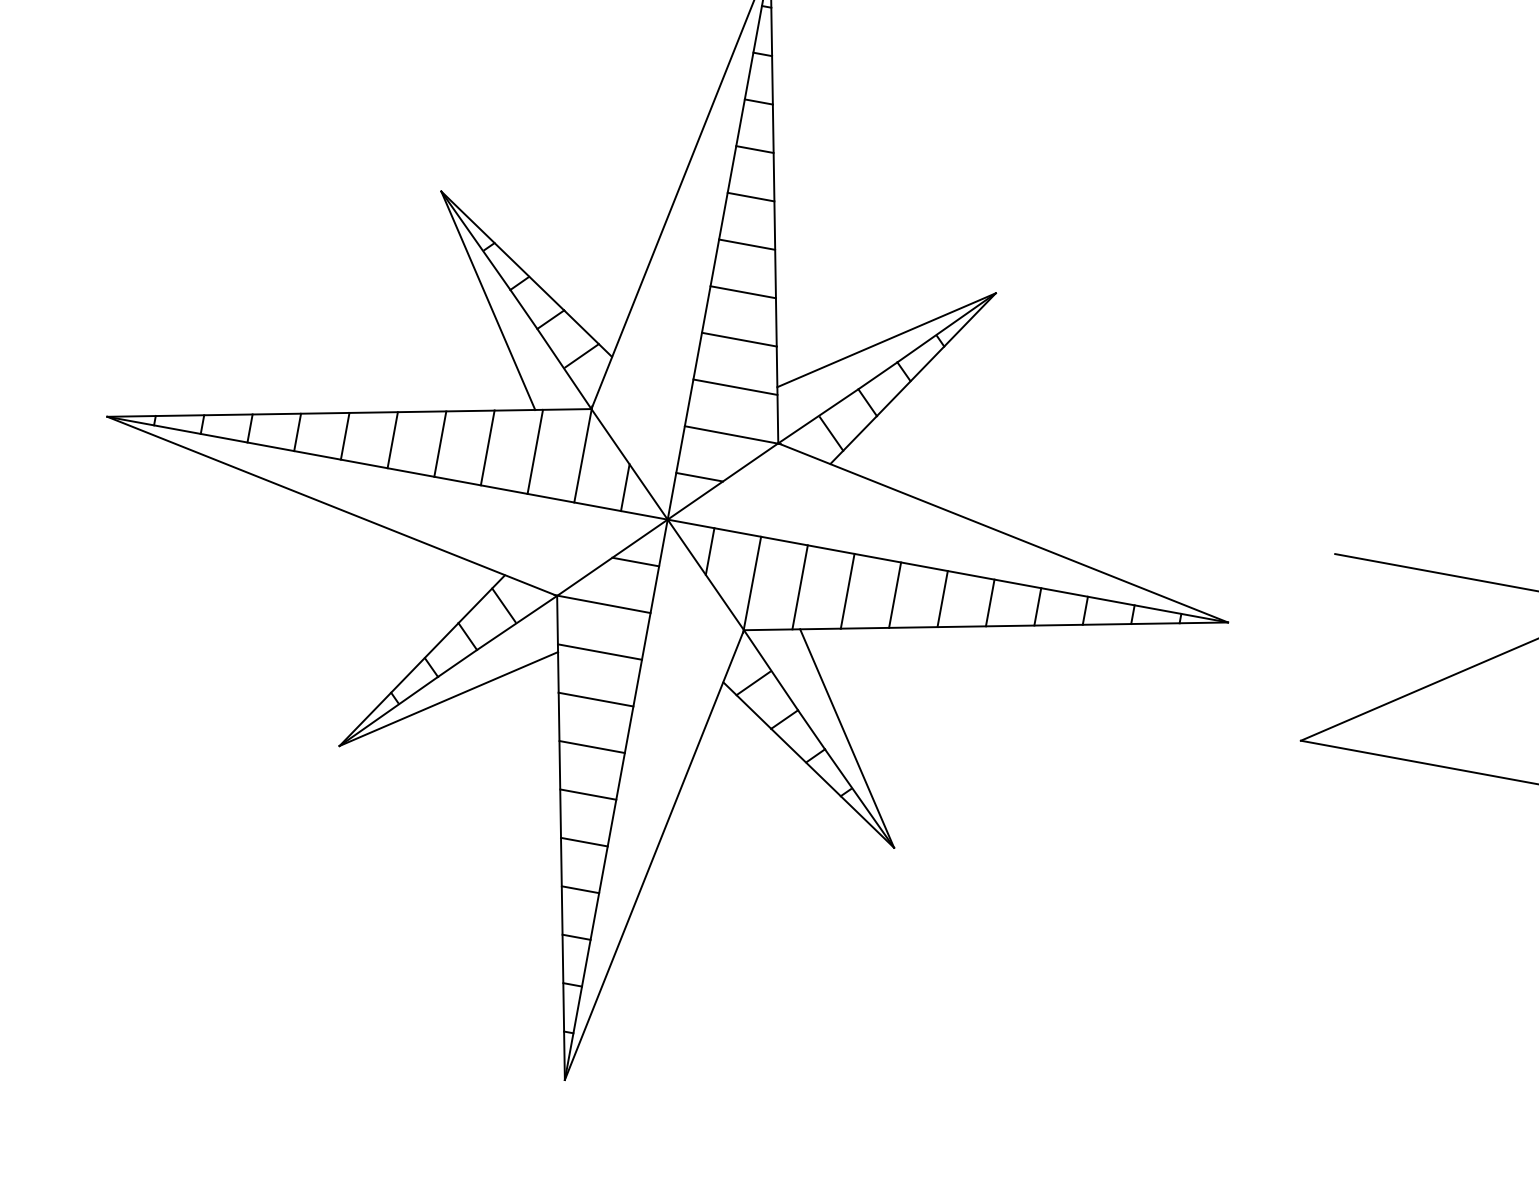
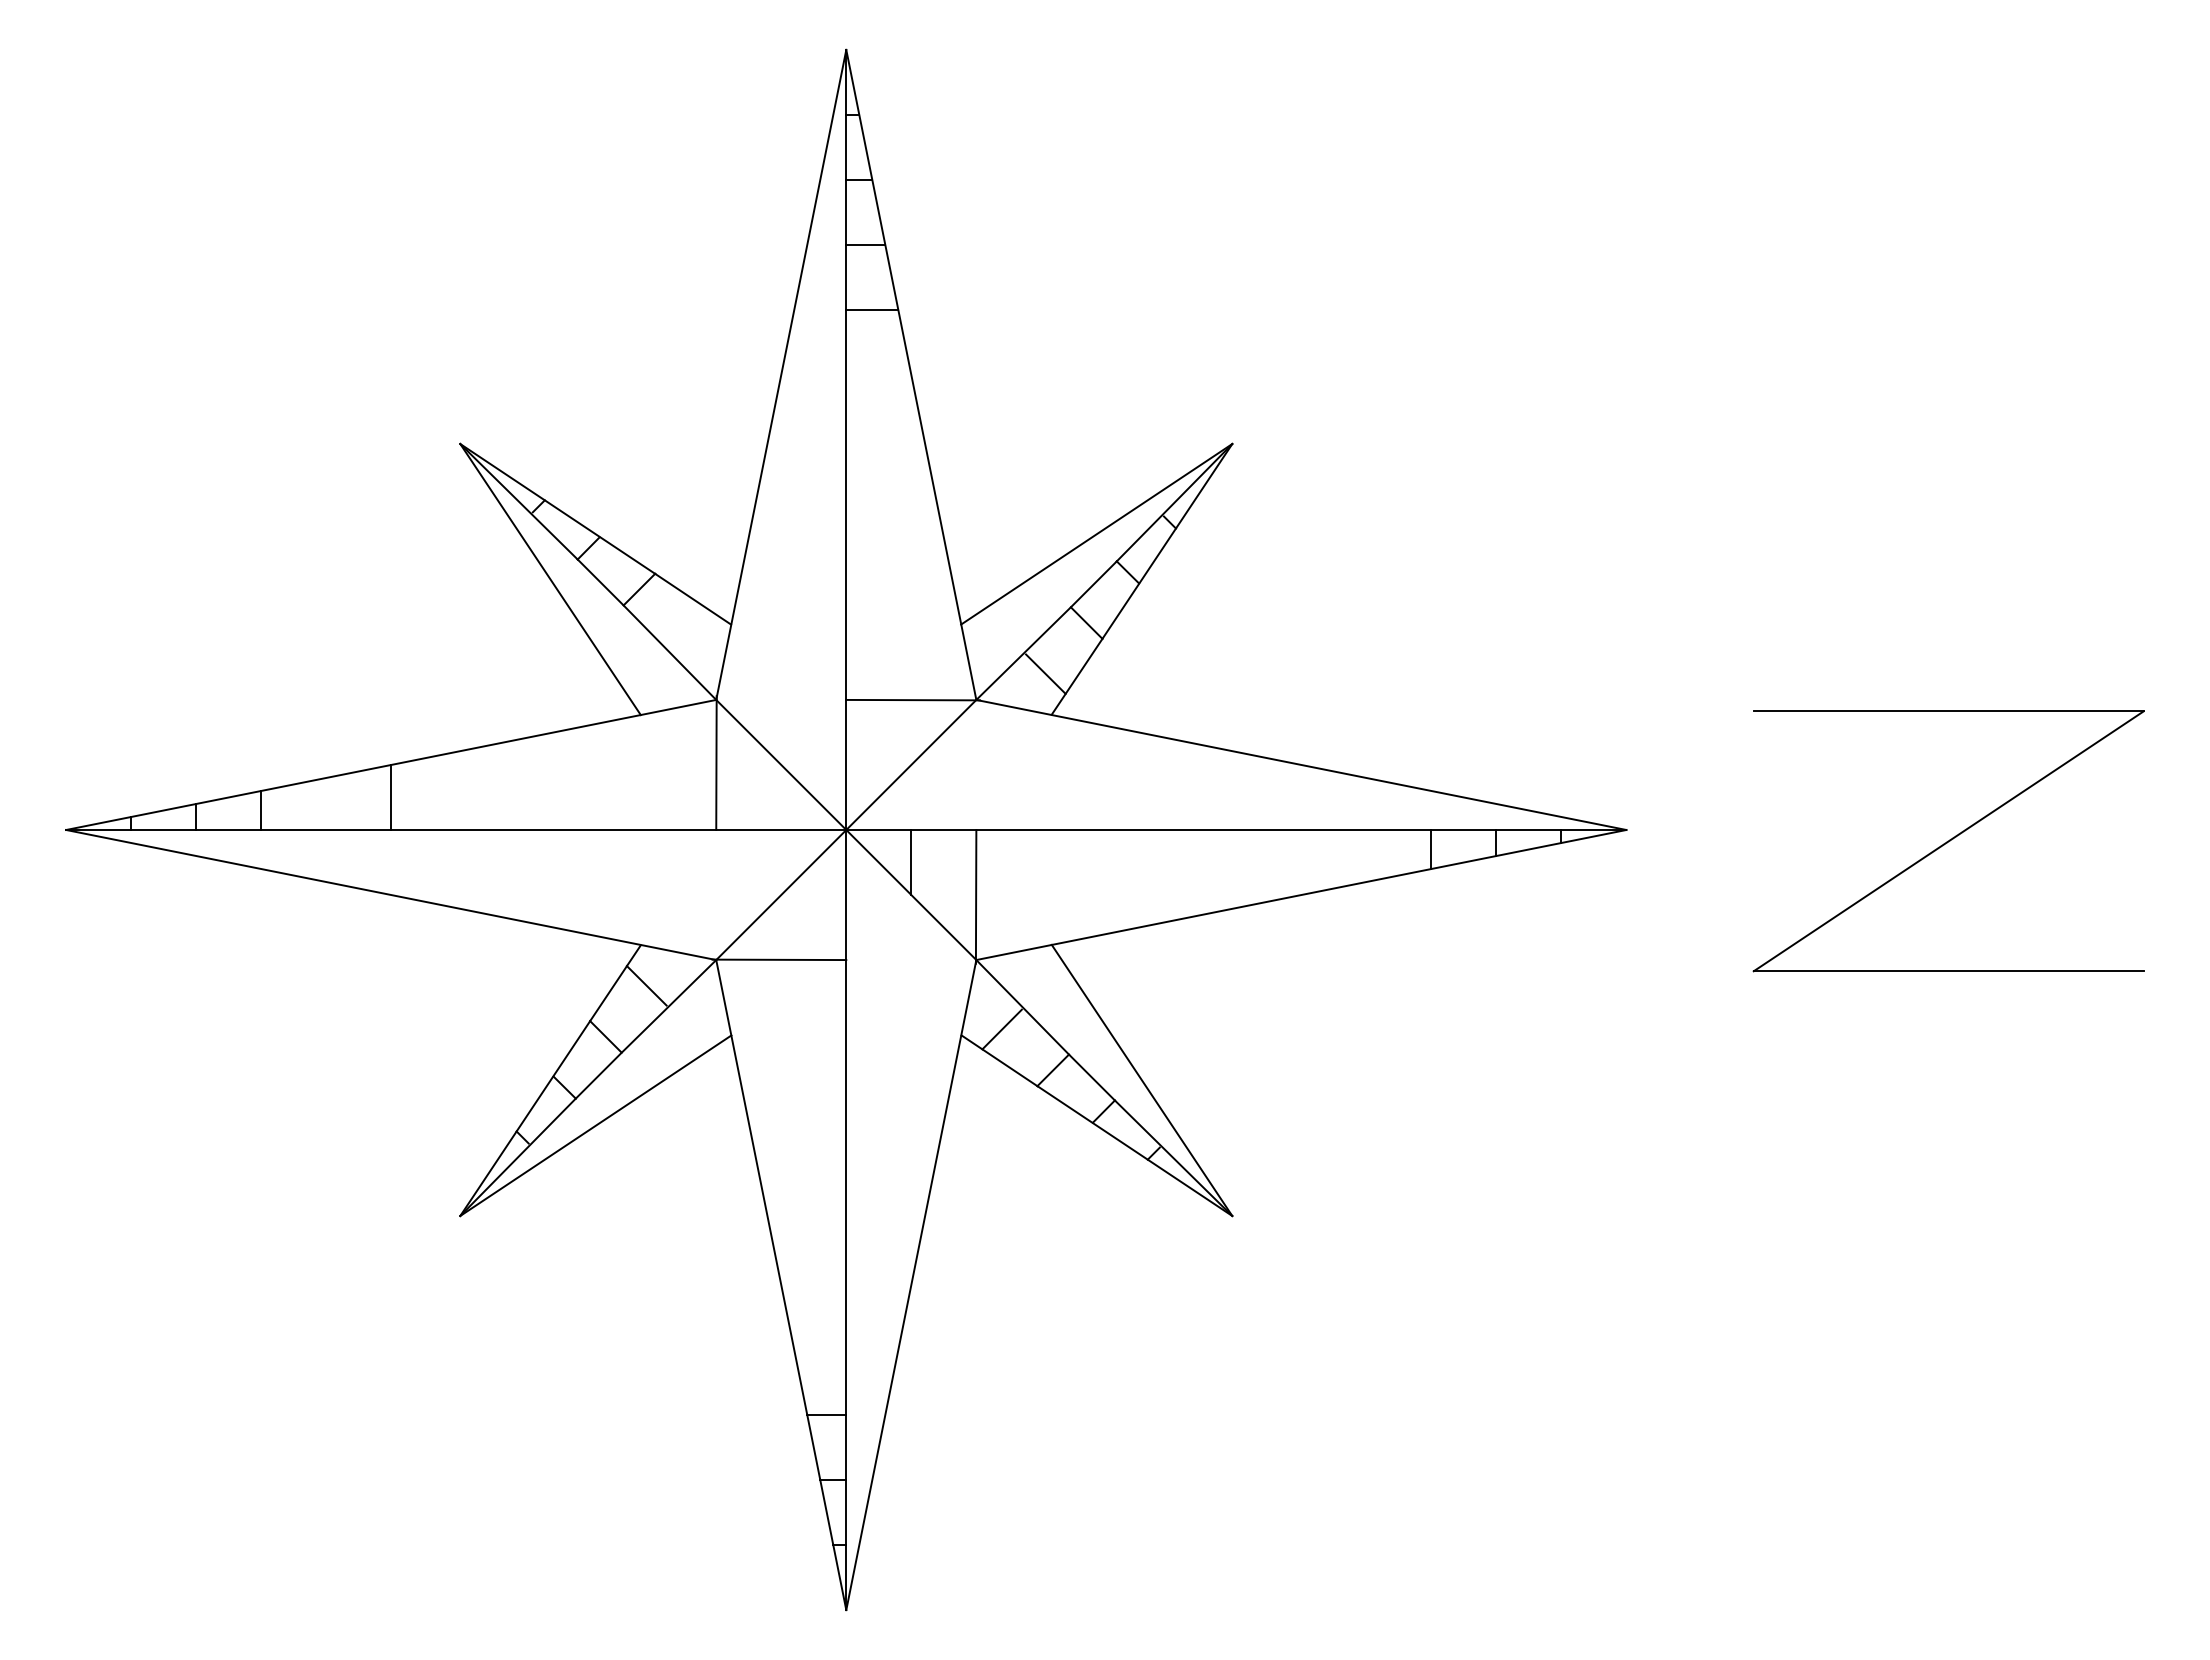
line: (750, 197) -> (878, 375), removed
line: (747, 245) -> (885, 440), removed
line: (742, 292) -> (891, 505), removed
line: (739, 339) -> (898, 569), removed
line: (582, 355) -> (690, 630), removed
line: (735, 386) -> (904, 634), removed
line: (297, 432) -> (326, 804), removed
line: (392, 440) -> (456, 791), removed
line: (440, 444) -> (521, 784), removed
line: (488, 447) -> (586, 777), removed
line: (535, 451) -> (651, 771), removed
line: (699, 476) -> (878, 764), removed
line: (625, 487) -> (781, 797), removed
line: (635, 562) -> (813, 895), removed
line: (800, 587) -> (1041, 888), removed
line: (847, 591) -> (1106, 882), removed
line: (895, 595) -> (1171, 875), removed
line: (942, 598) -> (1236, 868), removed
line: (990, 603) -> (1301, 862), removed
line: (1038, 606) -> (1366, 855), removed
line: (599, 652) -> (787, 1025), removed
line: (596, 699) -> (794, 1090), removed
line: (592, 746) -> (800, 1154), removed
line: (588, 794) -> (807, 1219), removed
line: (584, 841) -> (813, 1284), removed
line: (580, 889) -> (820, 1349), removed

